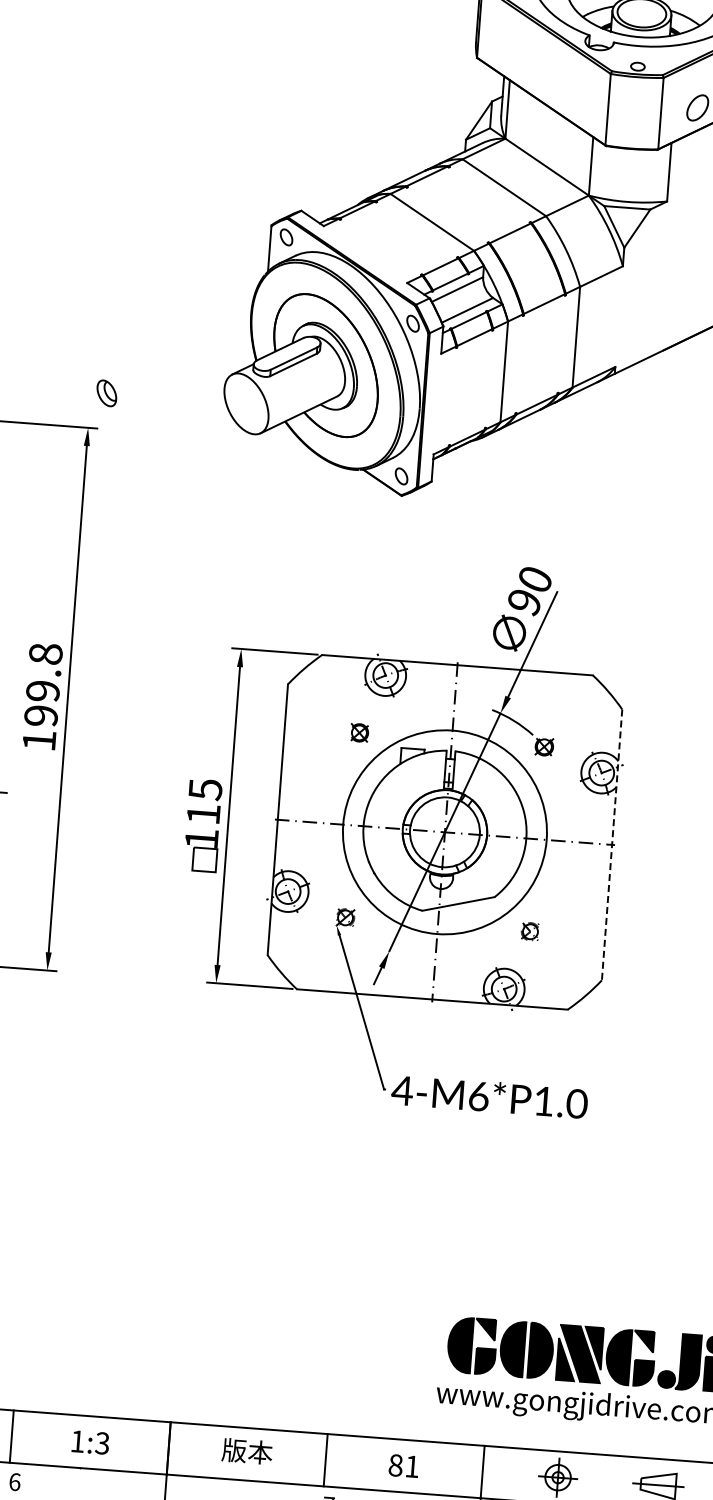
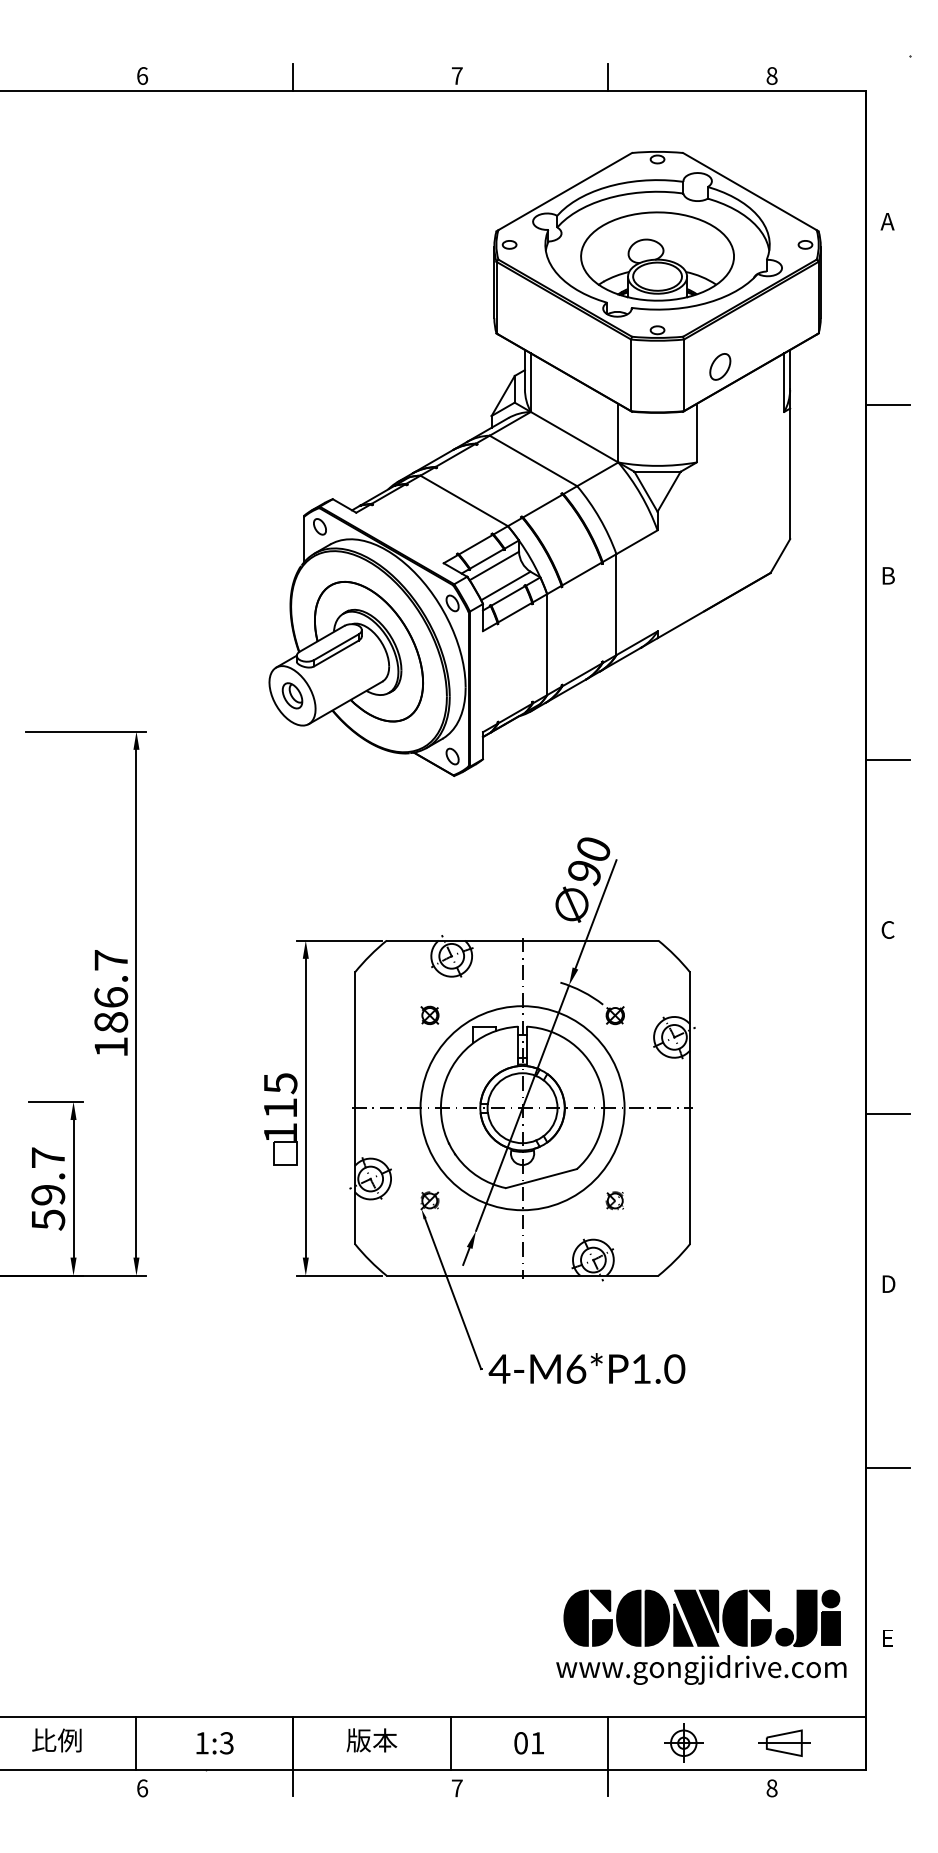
part: (106, 393) -> (292, 695), moved
text: (43, 685) -> (111, 991), 199.8 -> 186.7
line: (612, 845) -> (690, 1108), dashed -> solid
text: (395, 1465) -> (520, 1743), 81 -> 01

